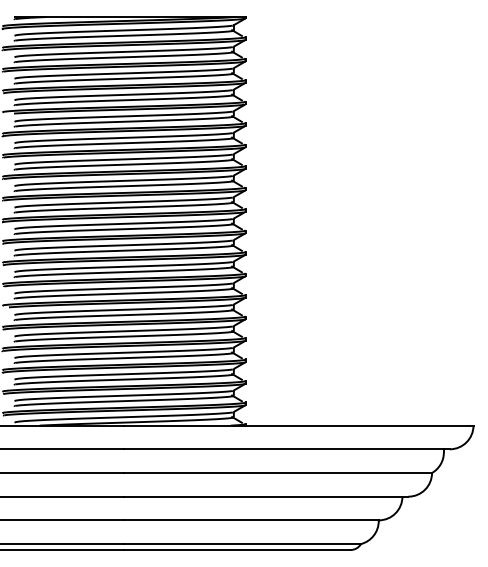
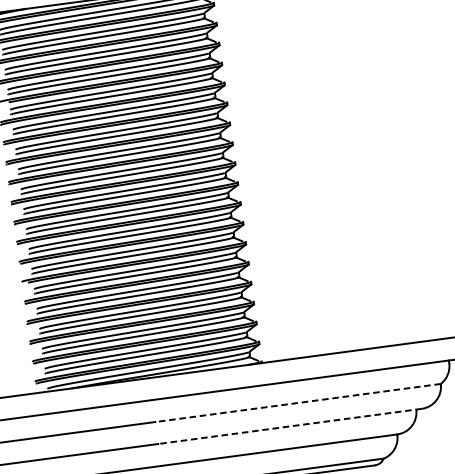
line: (278, 473) -> (298, 403), solid -> dashed
line: (265, 496) -> (289, 426), solid -> dashed

